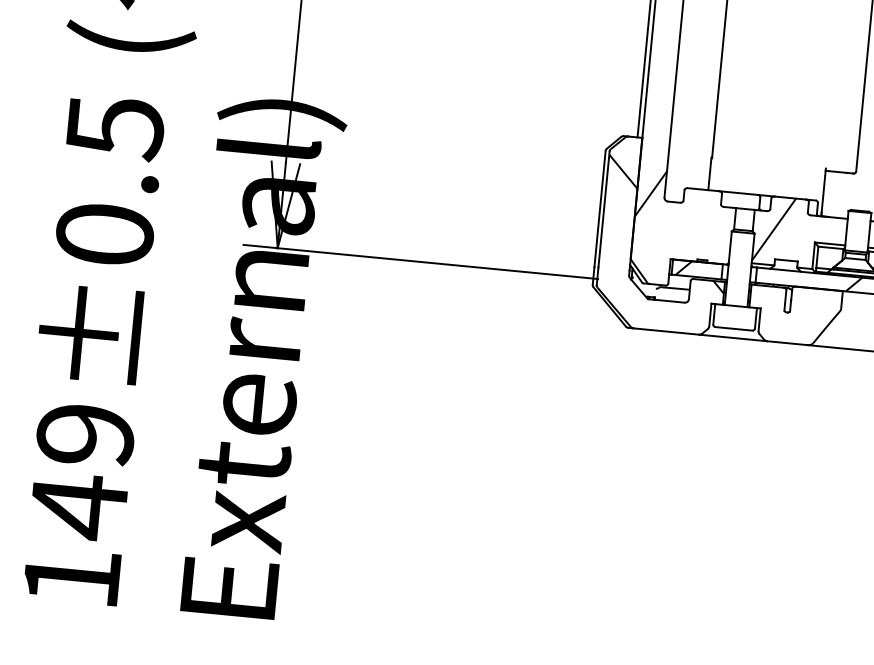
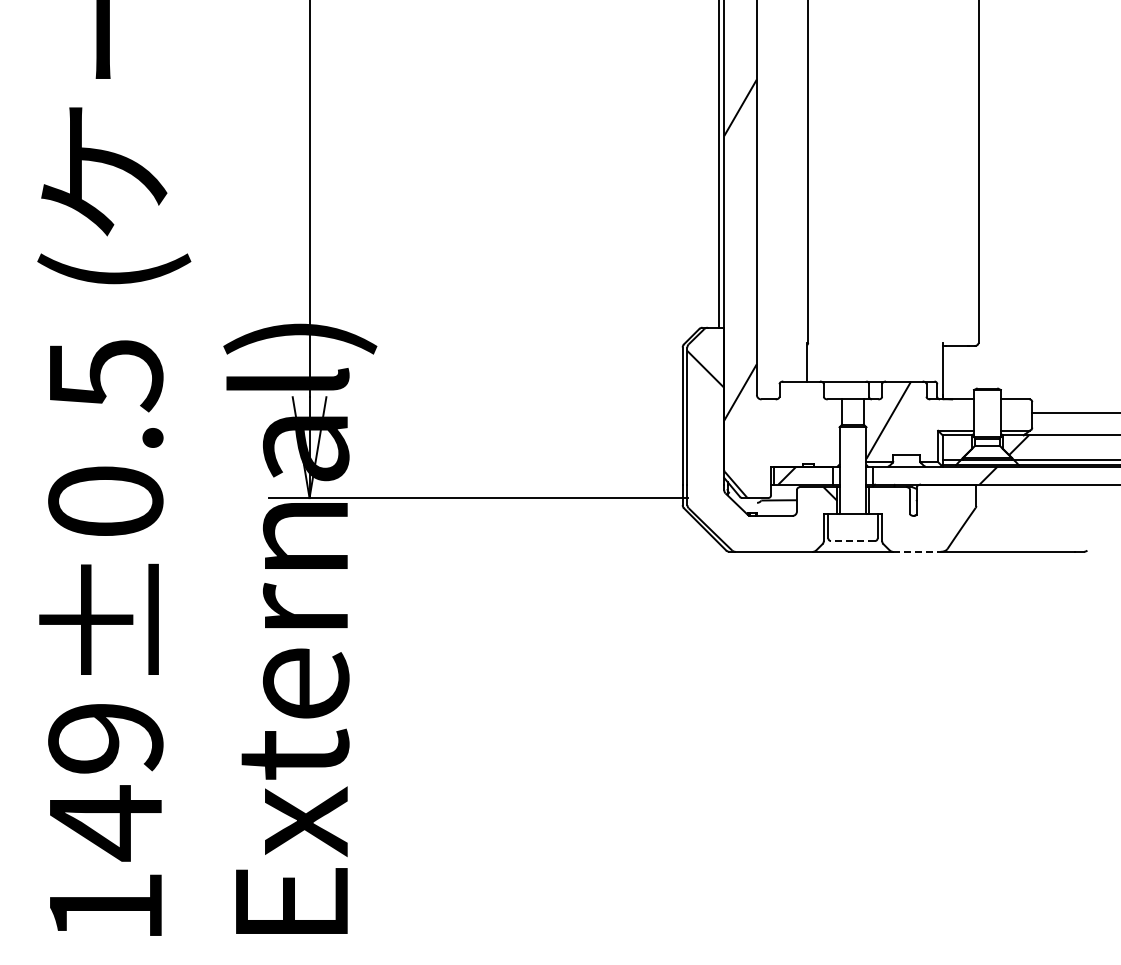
line: (734, 329) -> (853, 541), solid -> dashed
line: (786, 342) -> (916, 551), solid -> dashed

